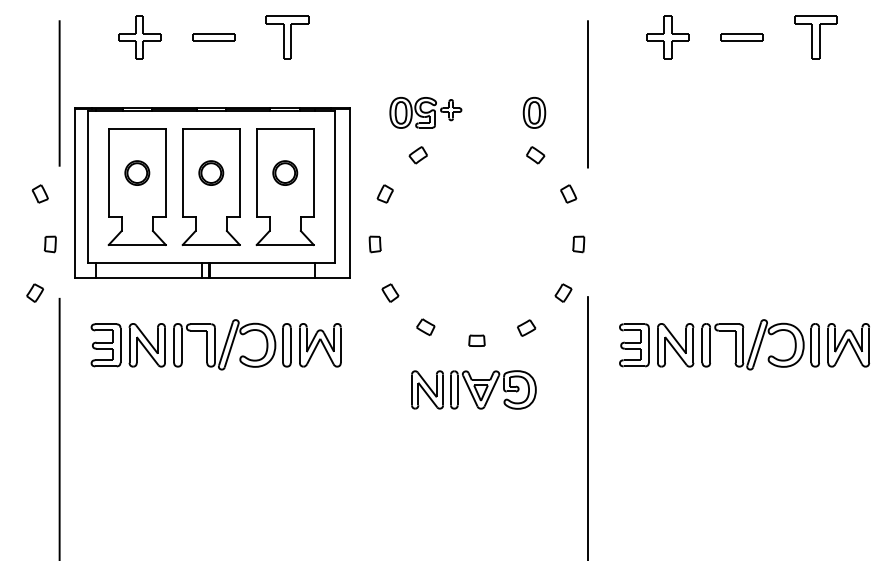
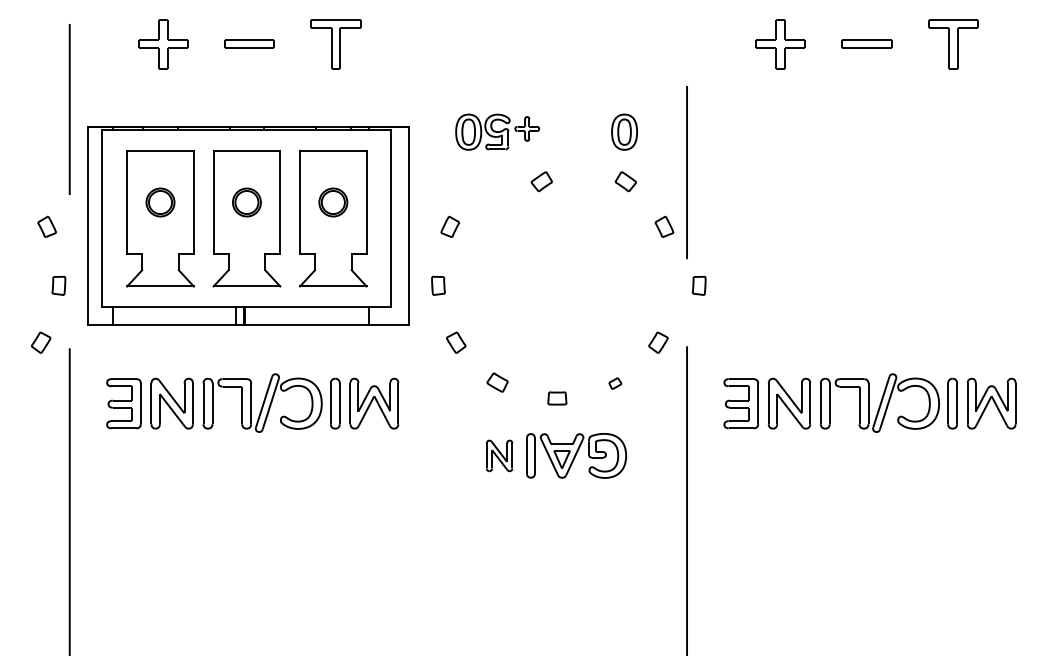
line: (587, 94) -> (686, 172), moved
part: (418, 155) -> (541, 181), moved
part: (578, 244) -> (698, 285), moved
part: (526, 328) -> (615, 383), size x0.6
part: (427, 389) -> (499, 455), size x0.7

